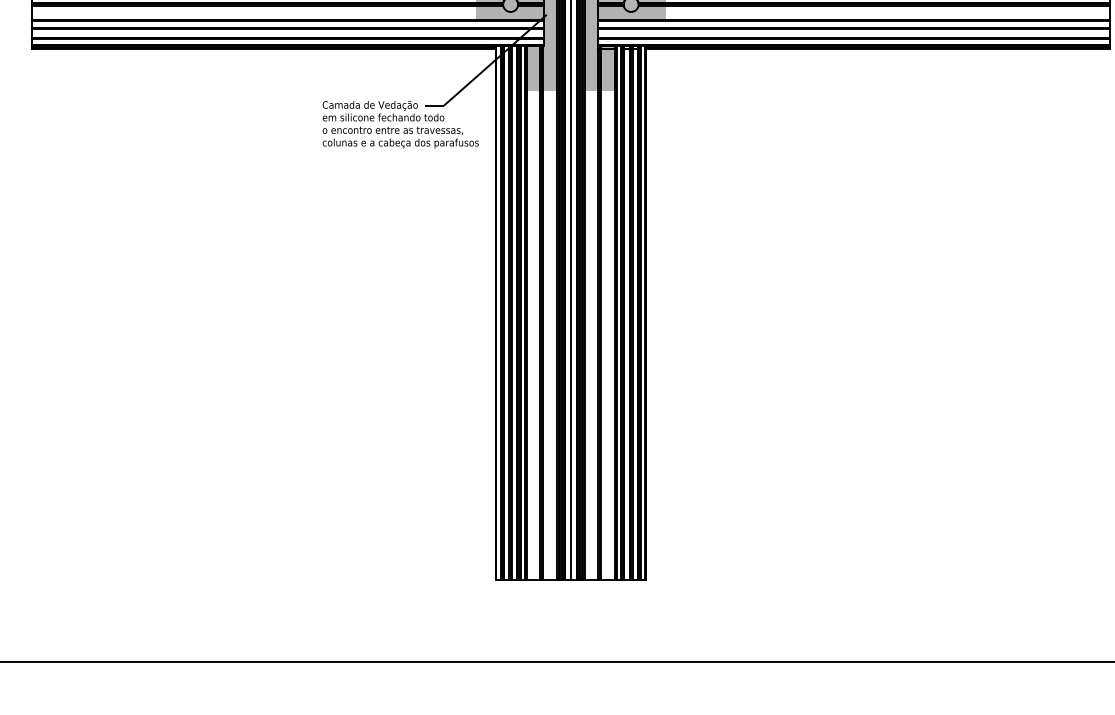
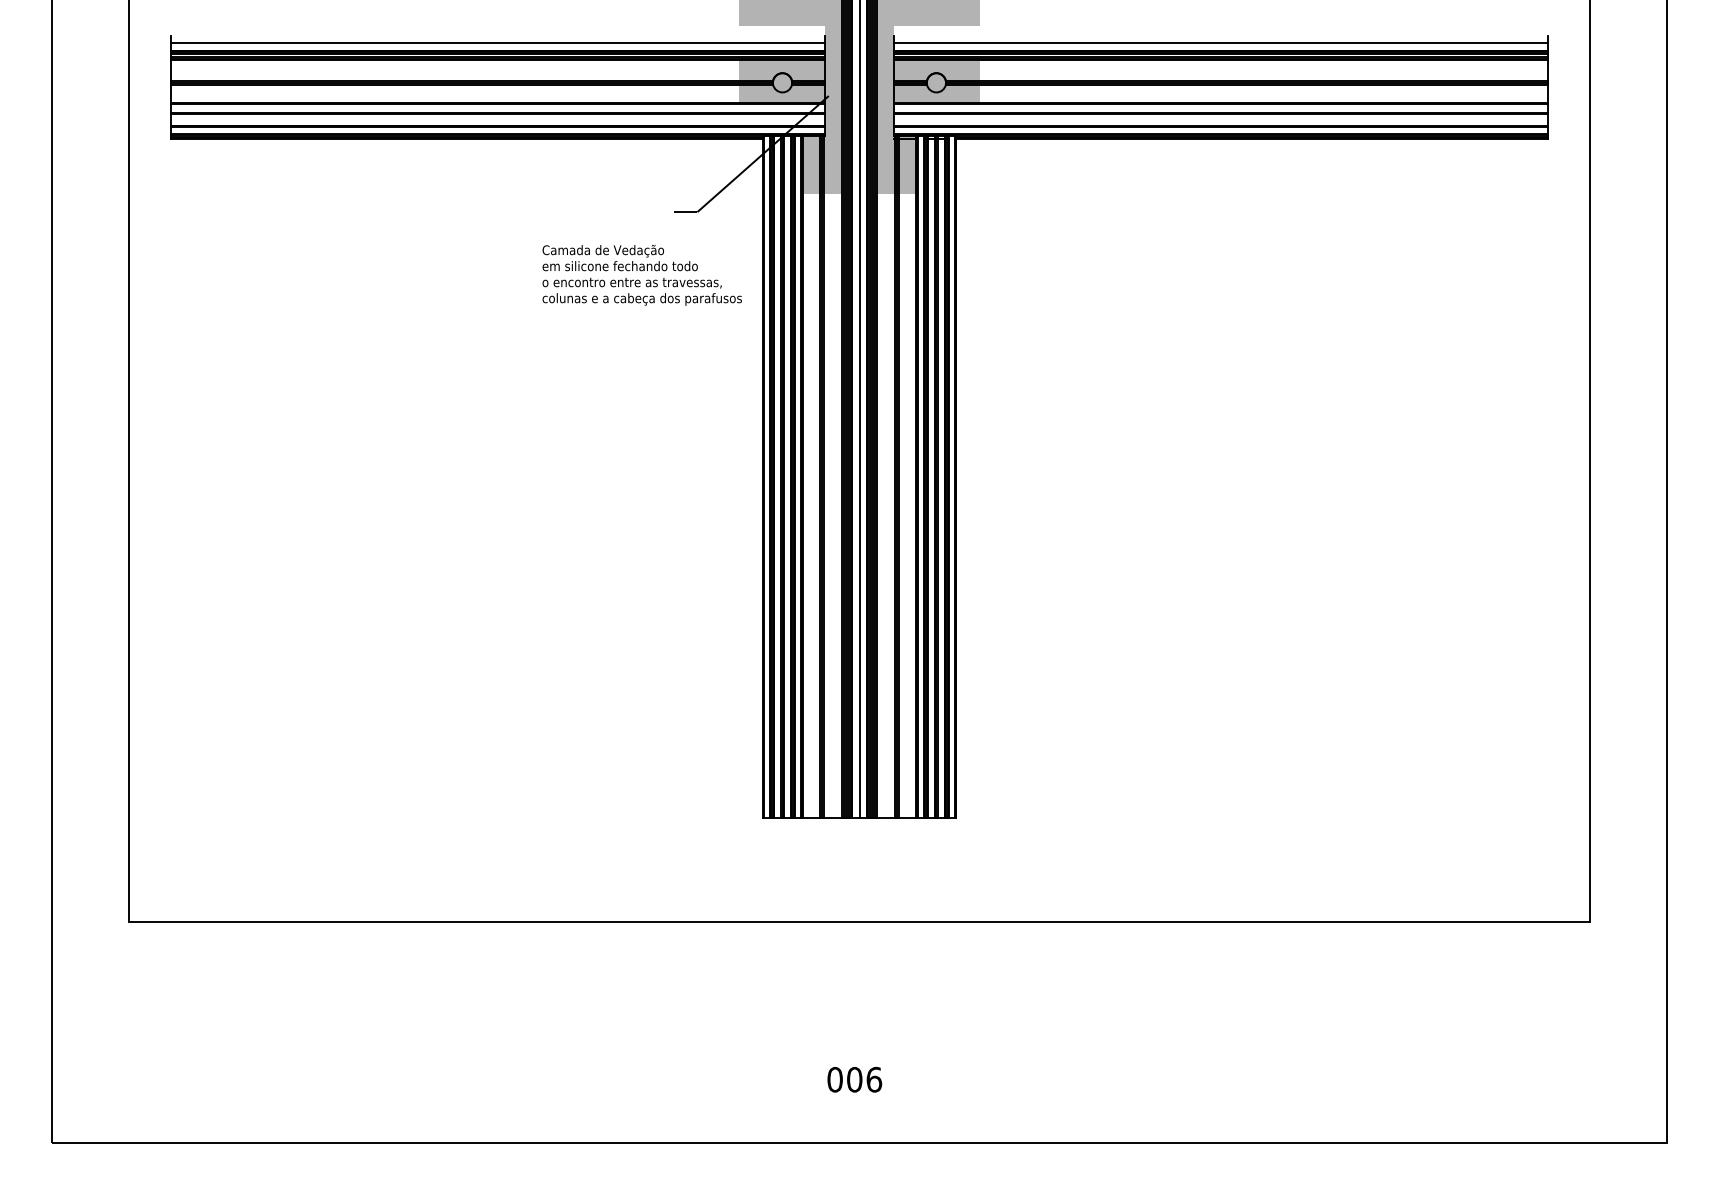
text: (400, 124) -> (641, 274), moved

